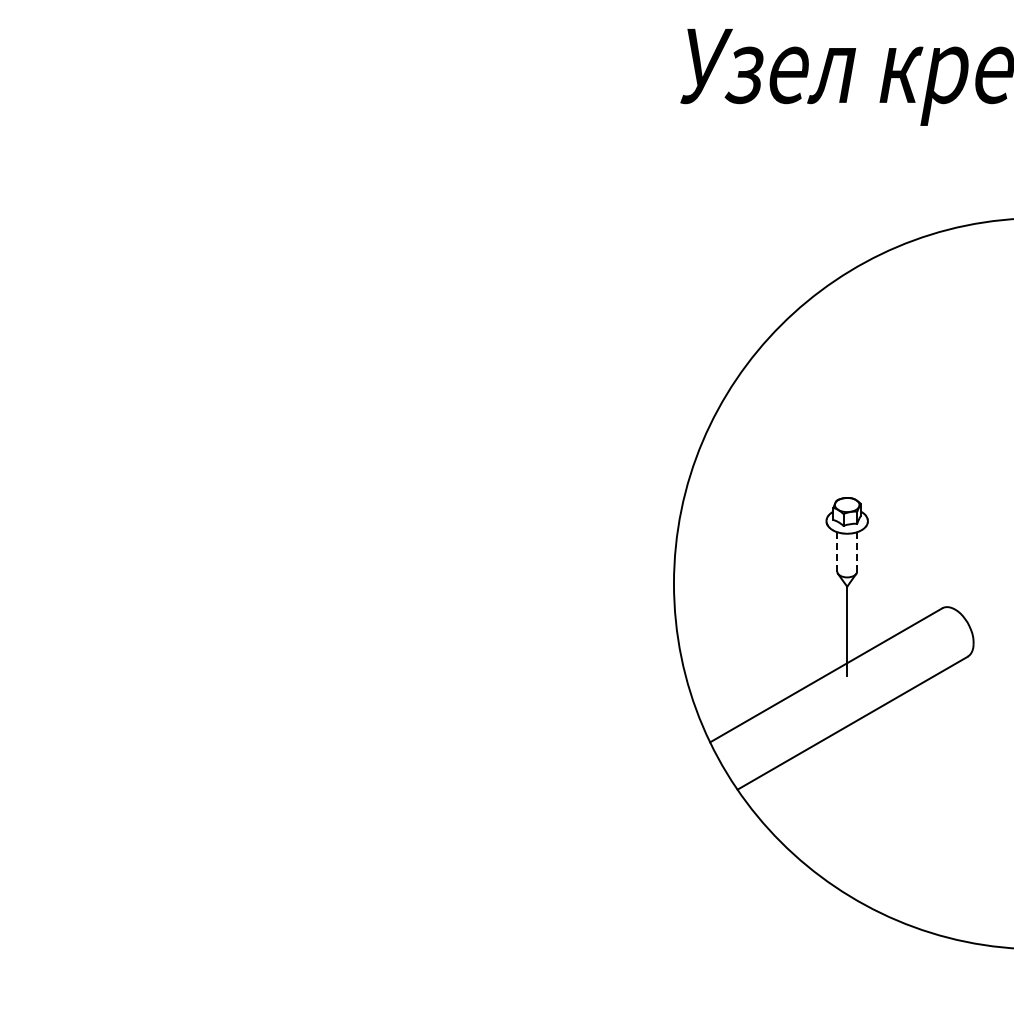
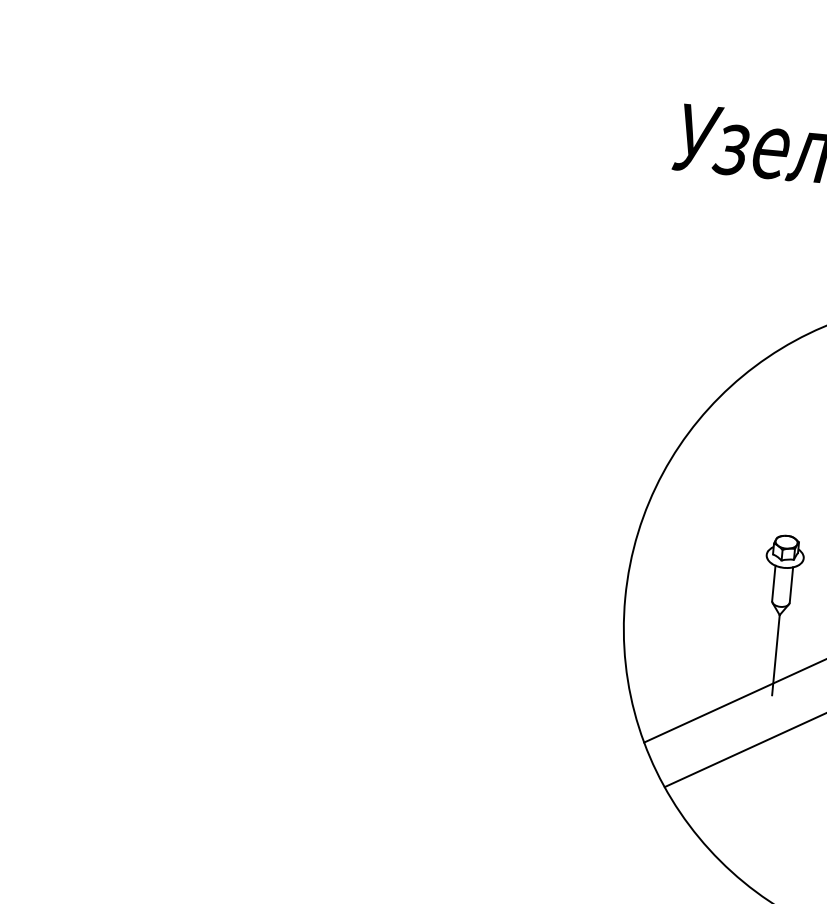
line: (837, 551) -> (774, 582), dashed -> solid
line: (857, 552) -> (791, 585), dashed -> solid

